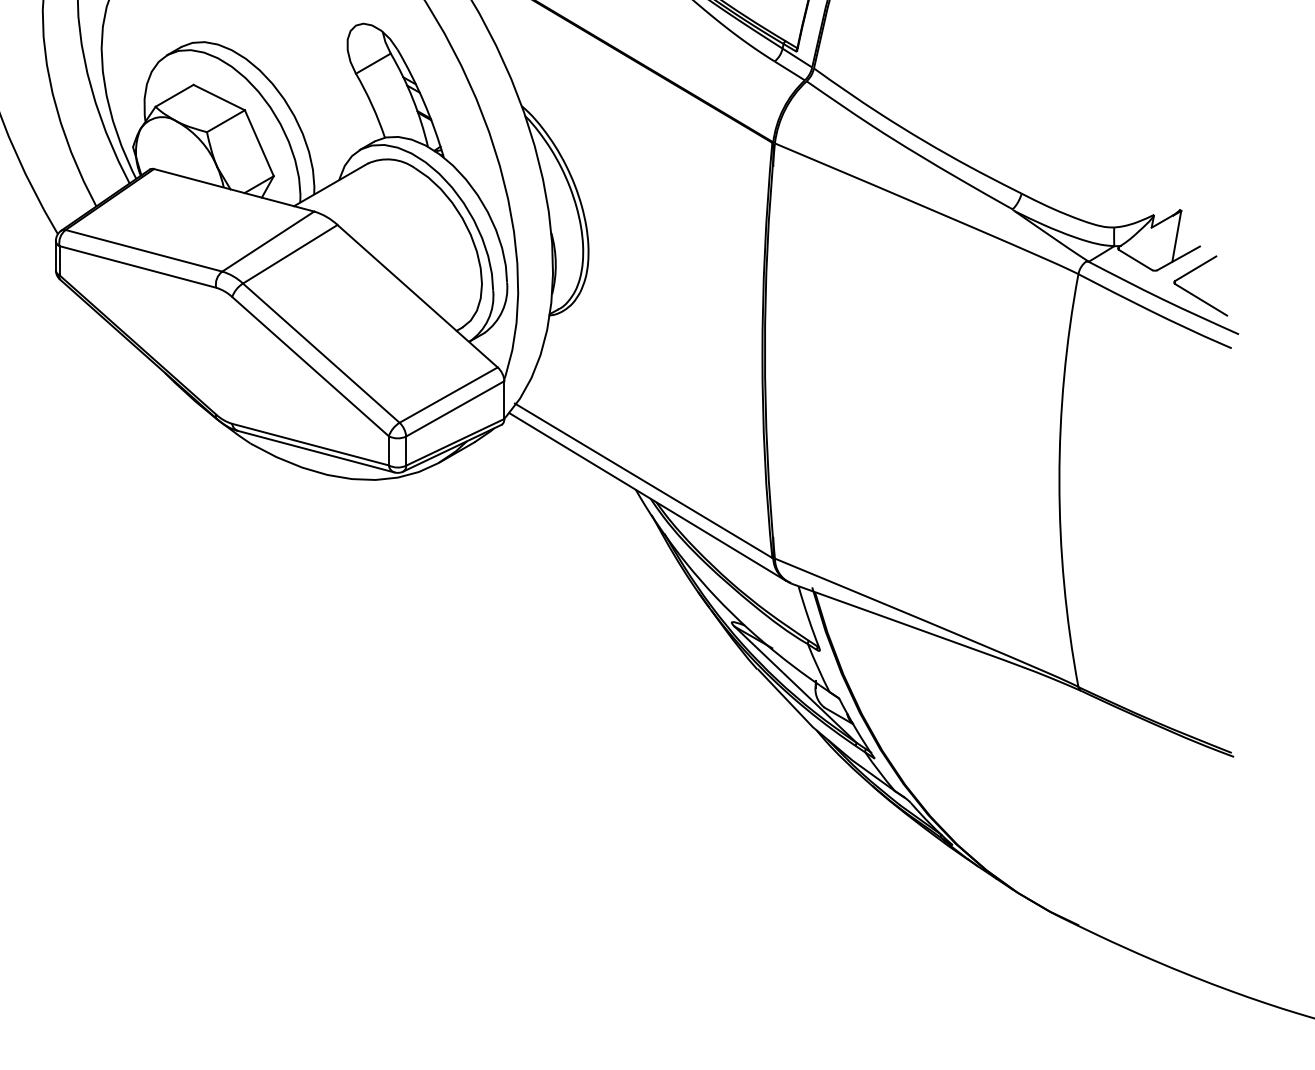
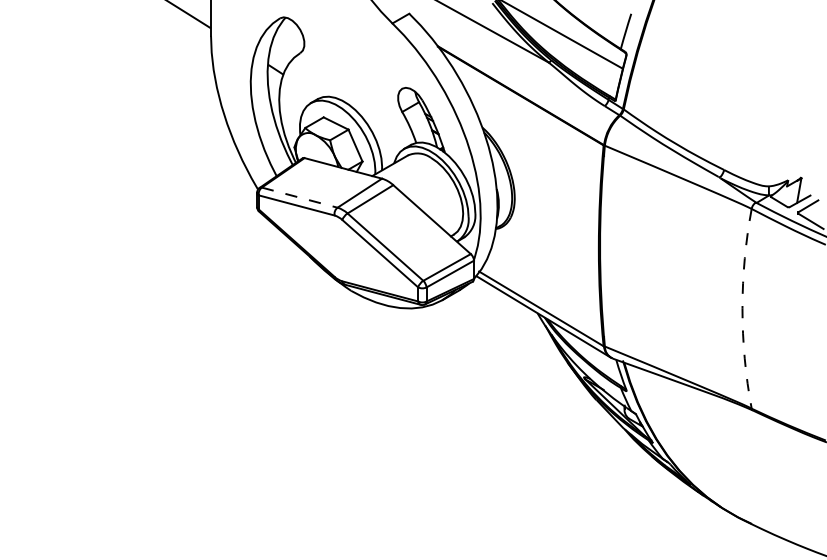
line: (145, 250) -> (300, 197), solid -> dashed
arc: (1059, 479) -> (742, 308), solid -> dashed

